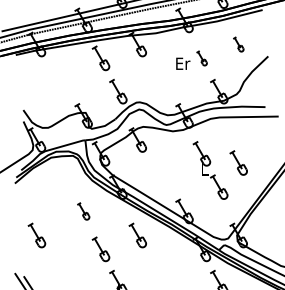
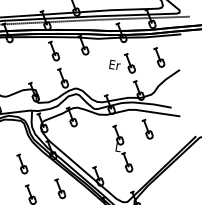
part: (238, 44) -> (158, 57), size x1.67
part: (201, 58) -> (129, 63), size x1.67
part: (238, 162) -> (147, 128), moved
part: (83, 211) -> (22, 164), size x1.43

